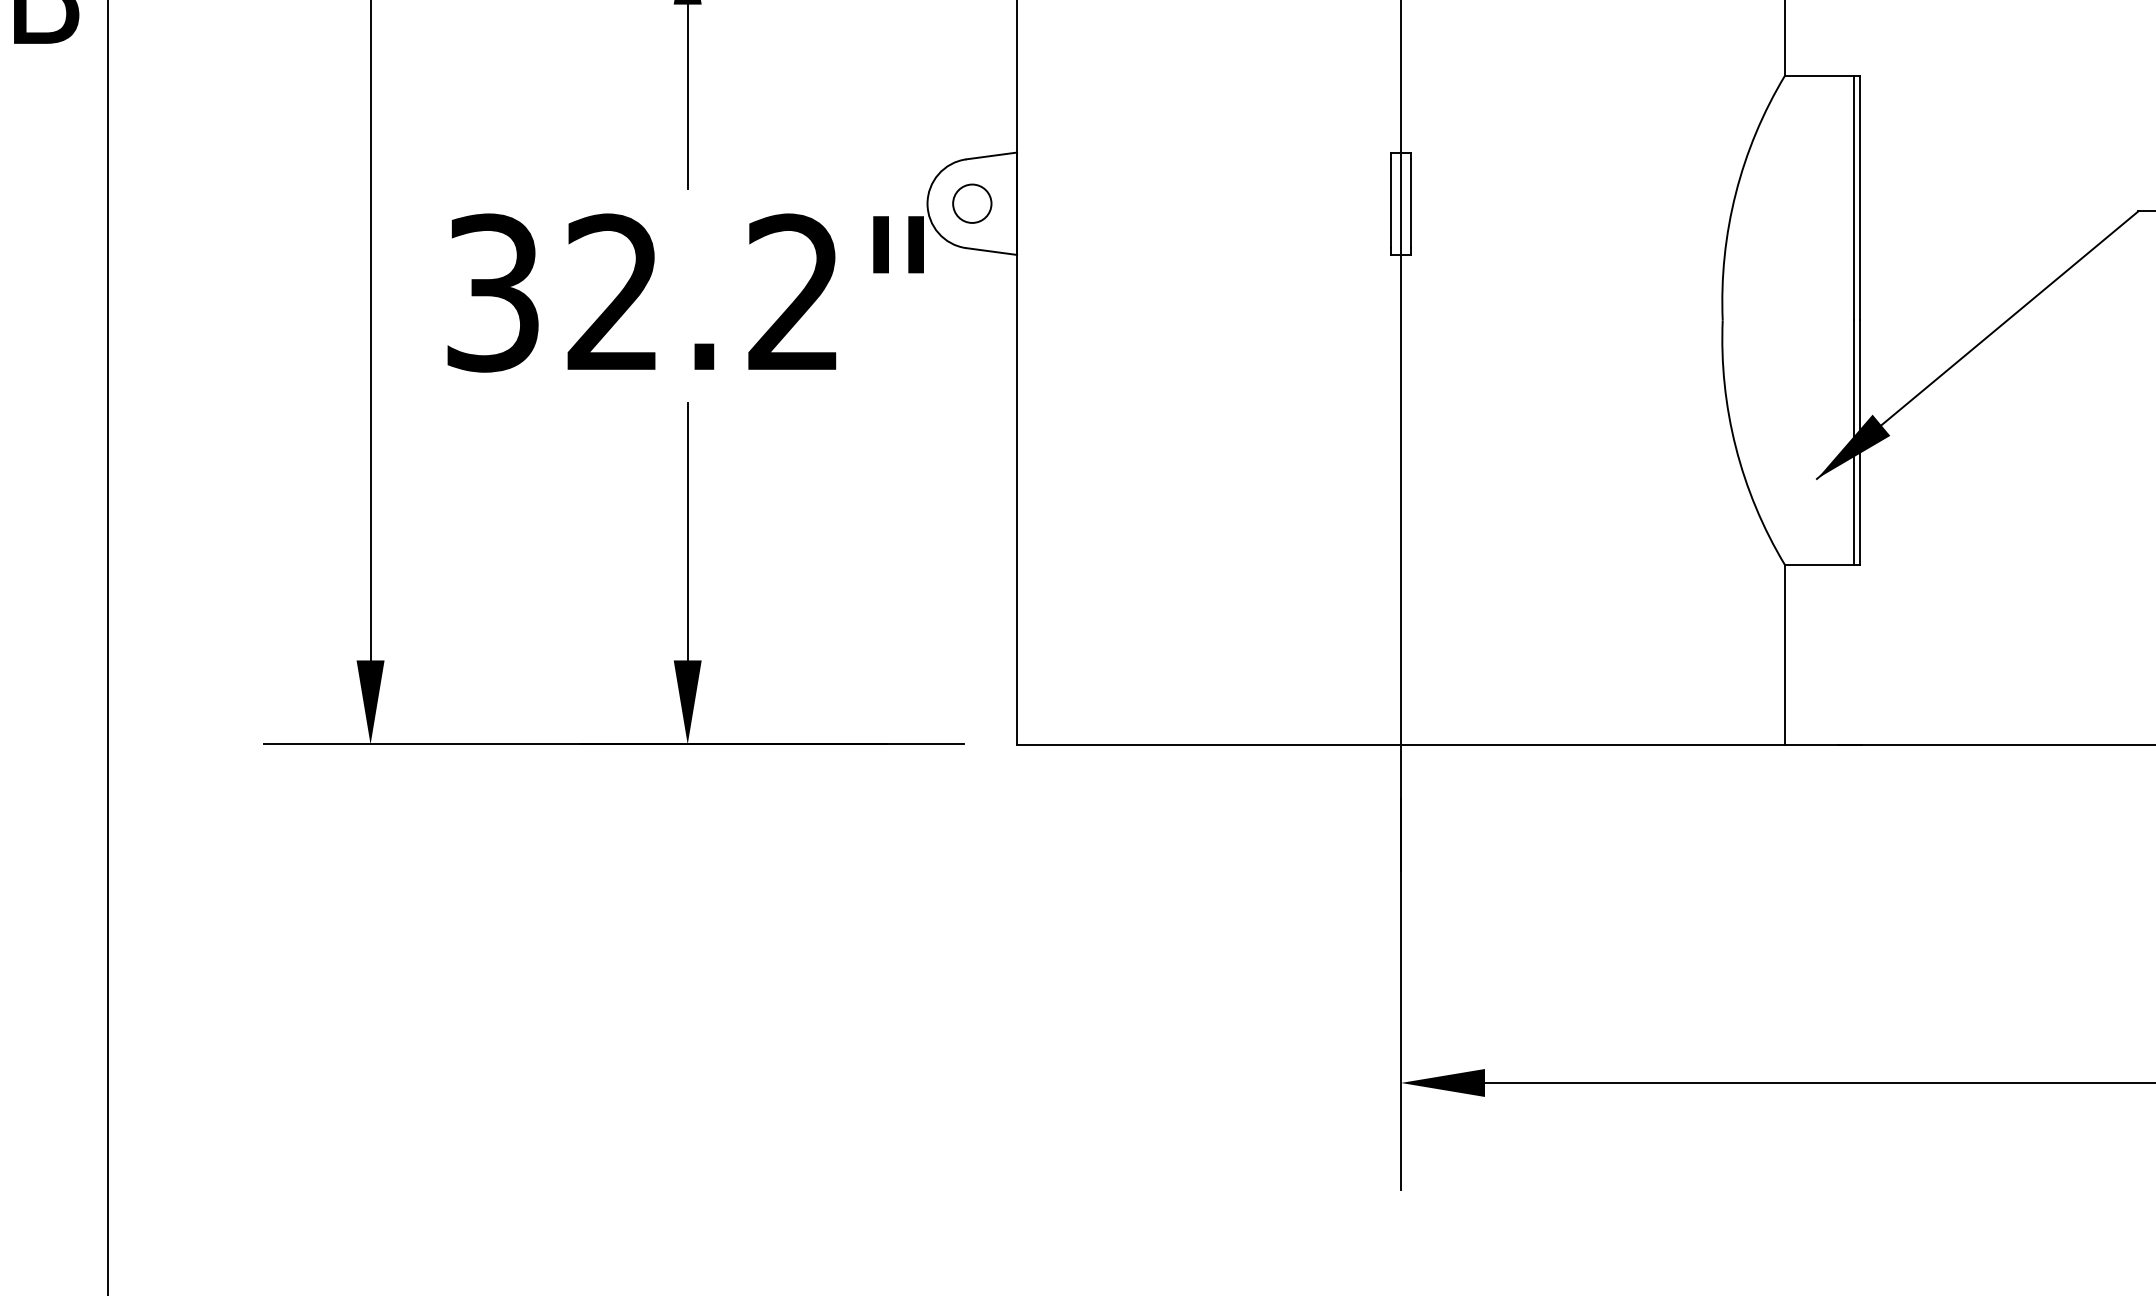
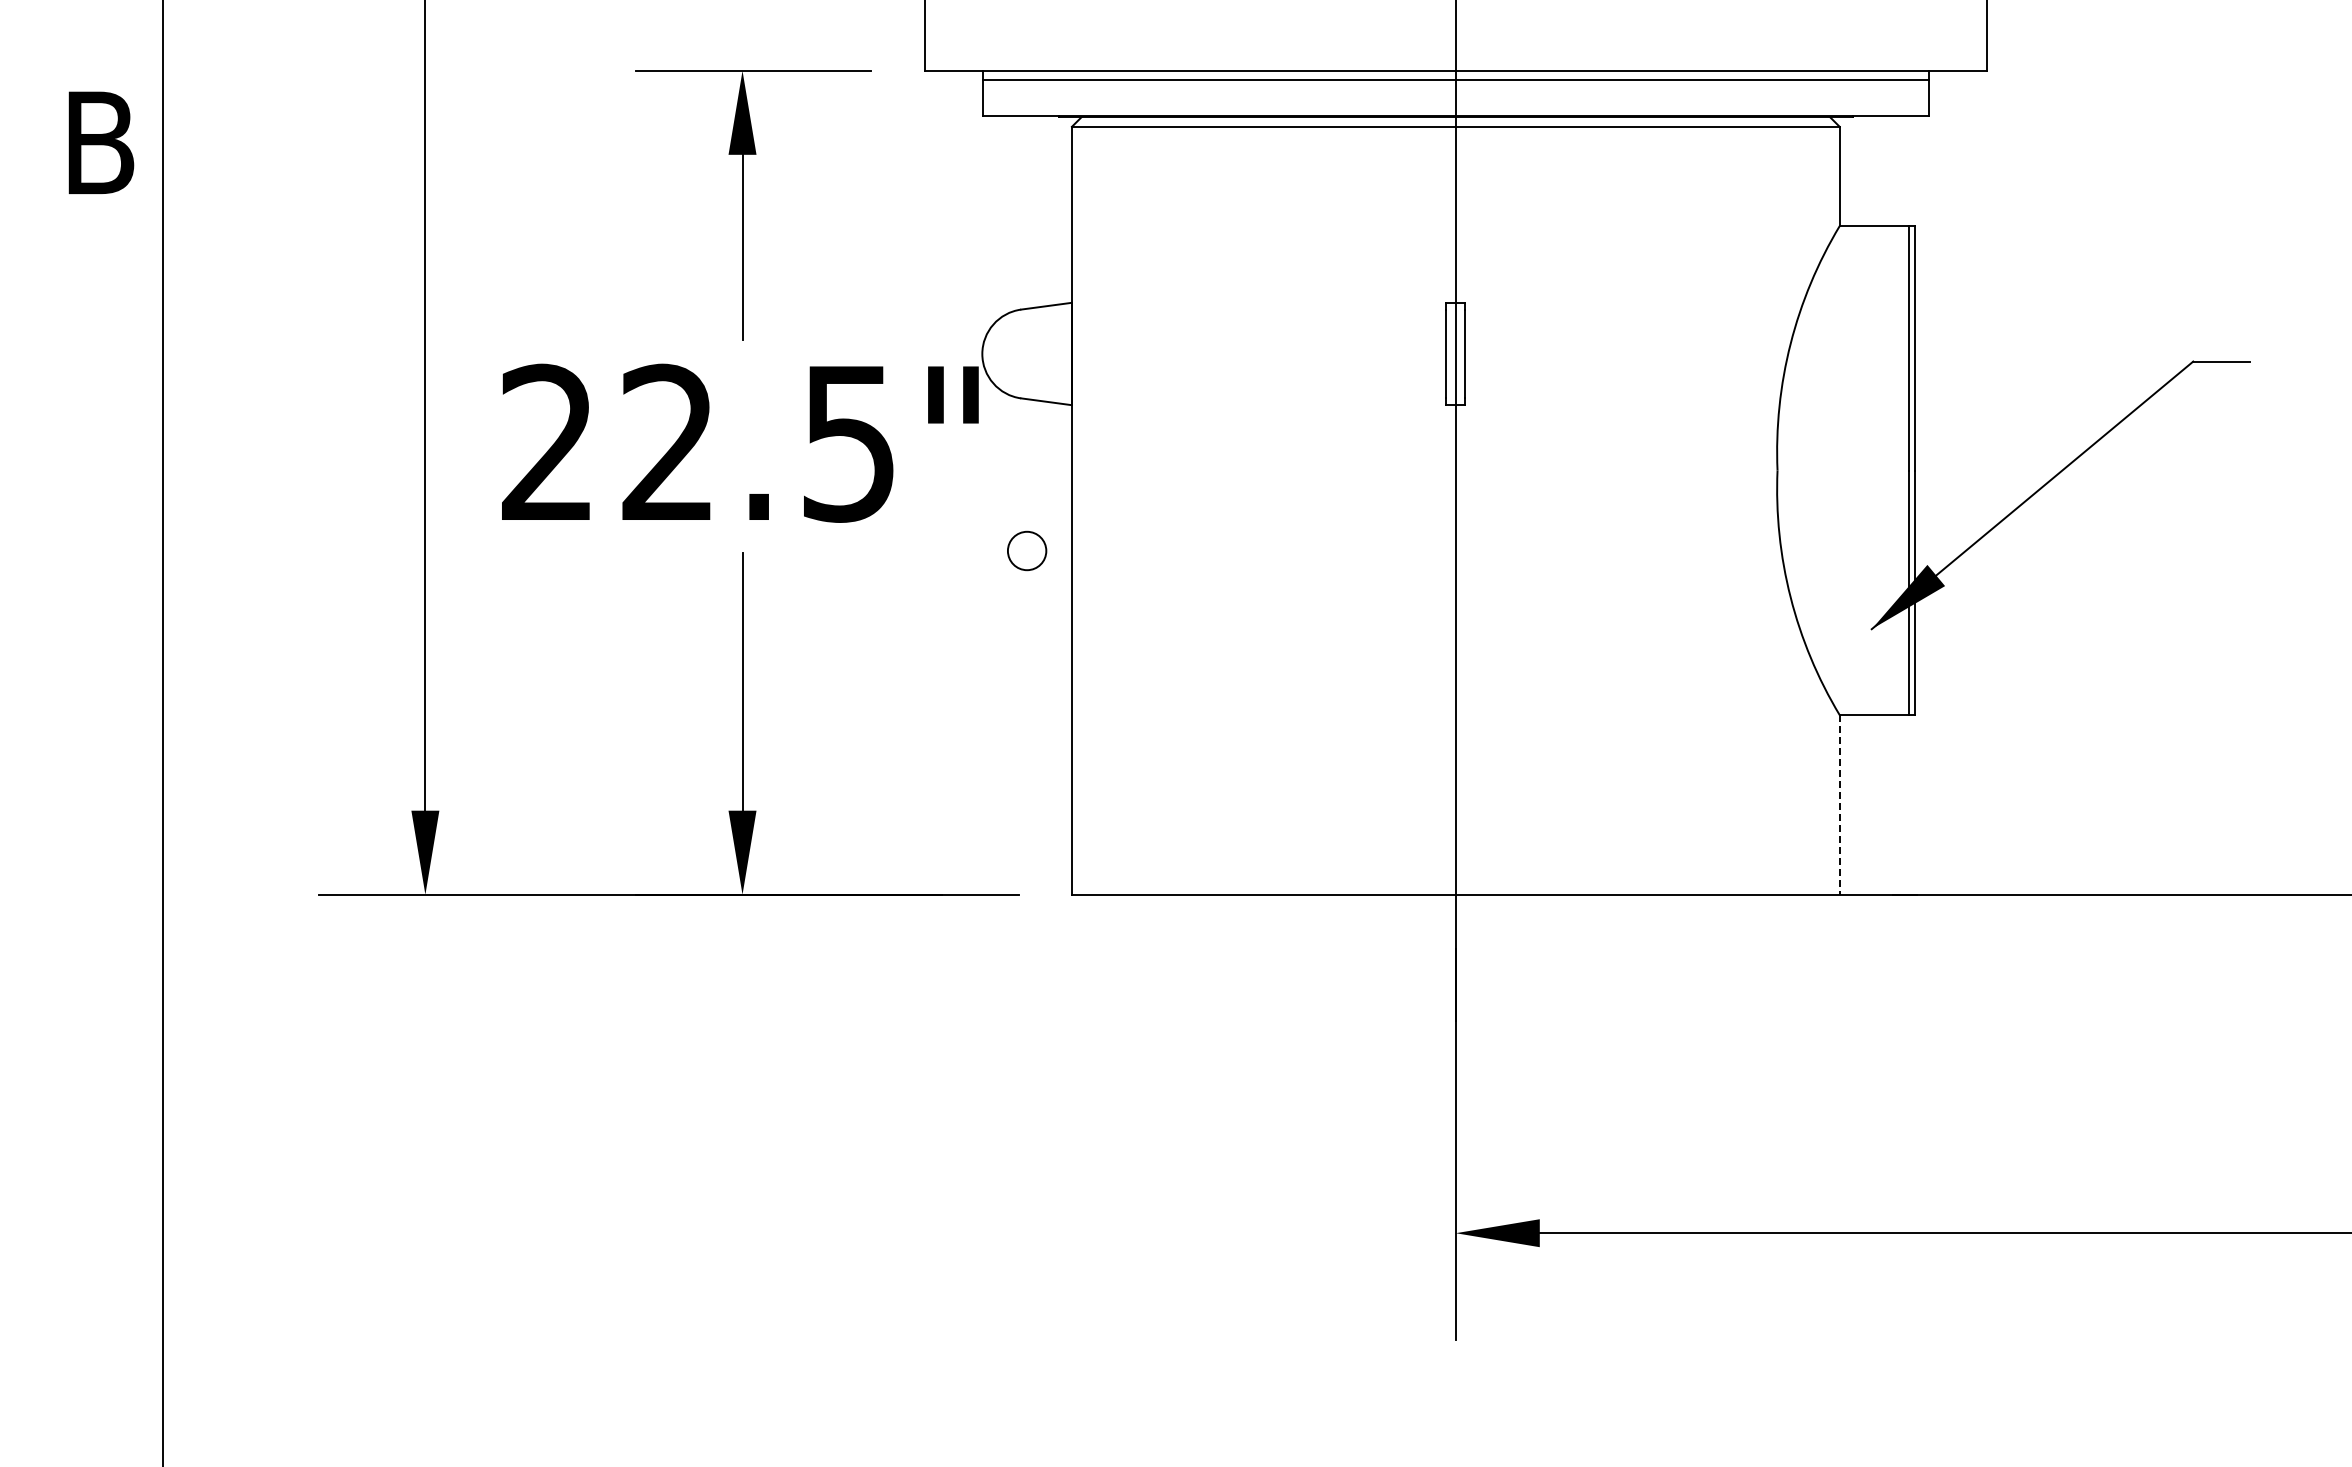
circle: (972, 203) -> (1027, 550), moved
text: (642, 292) -> (697, 442), 32.2" -> 22.5"
line: (1784, 655) -> (1839, 805), solid -> dashed

